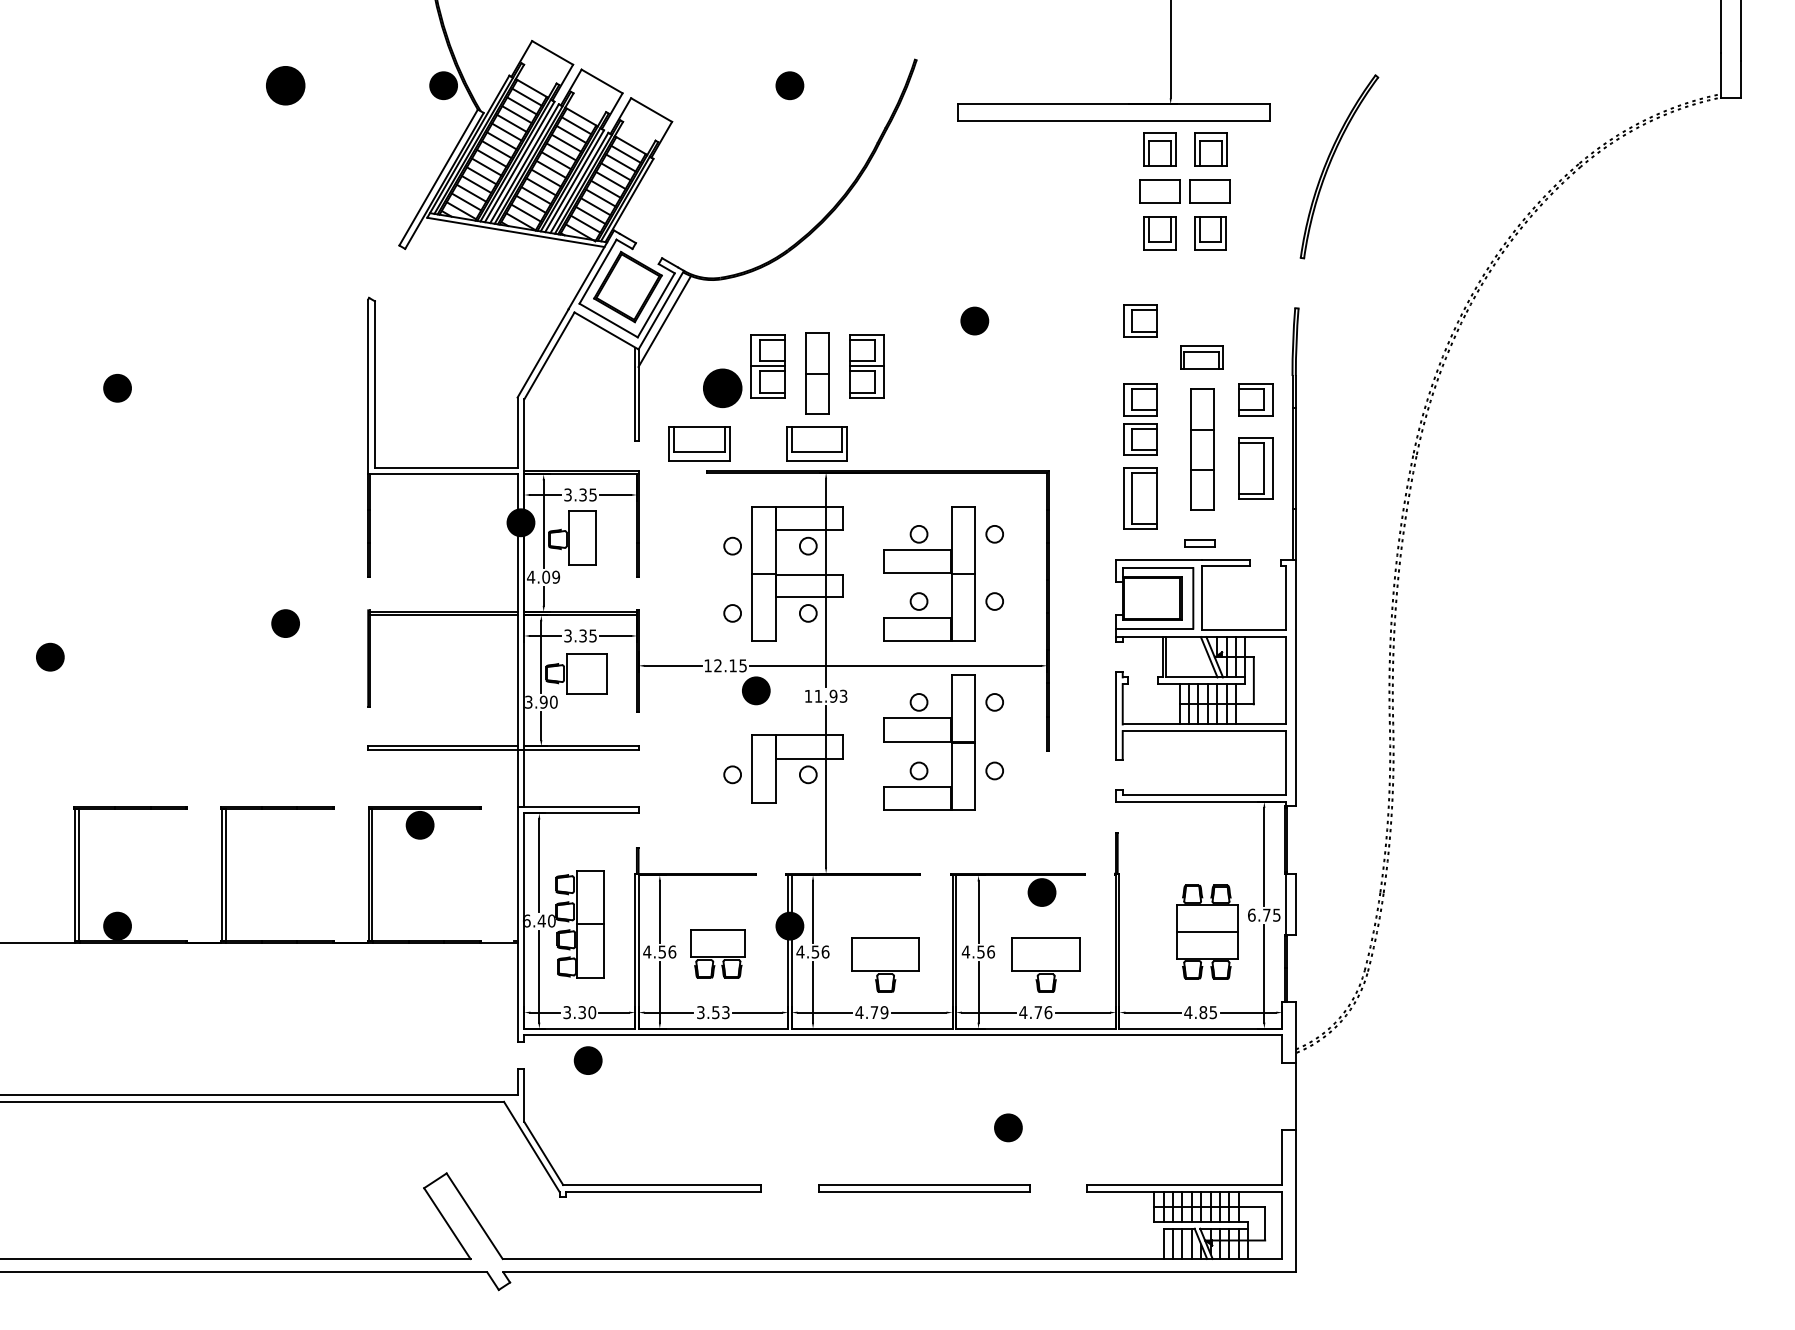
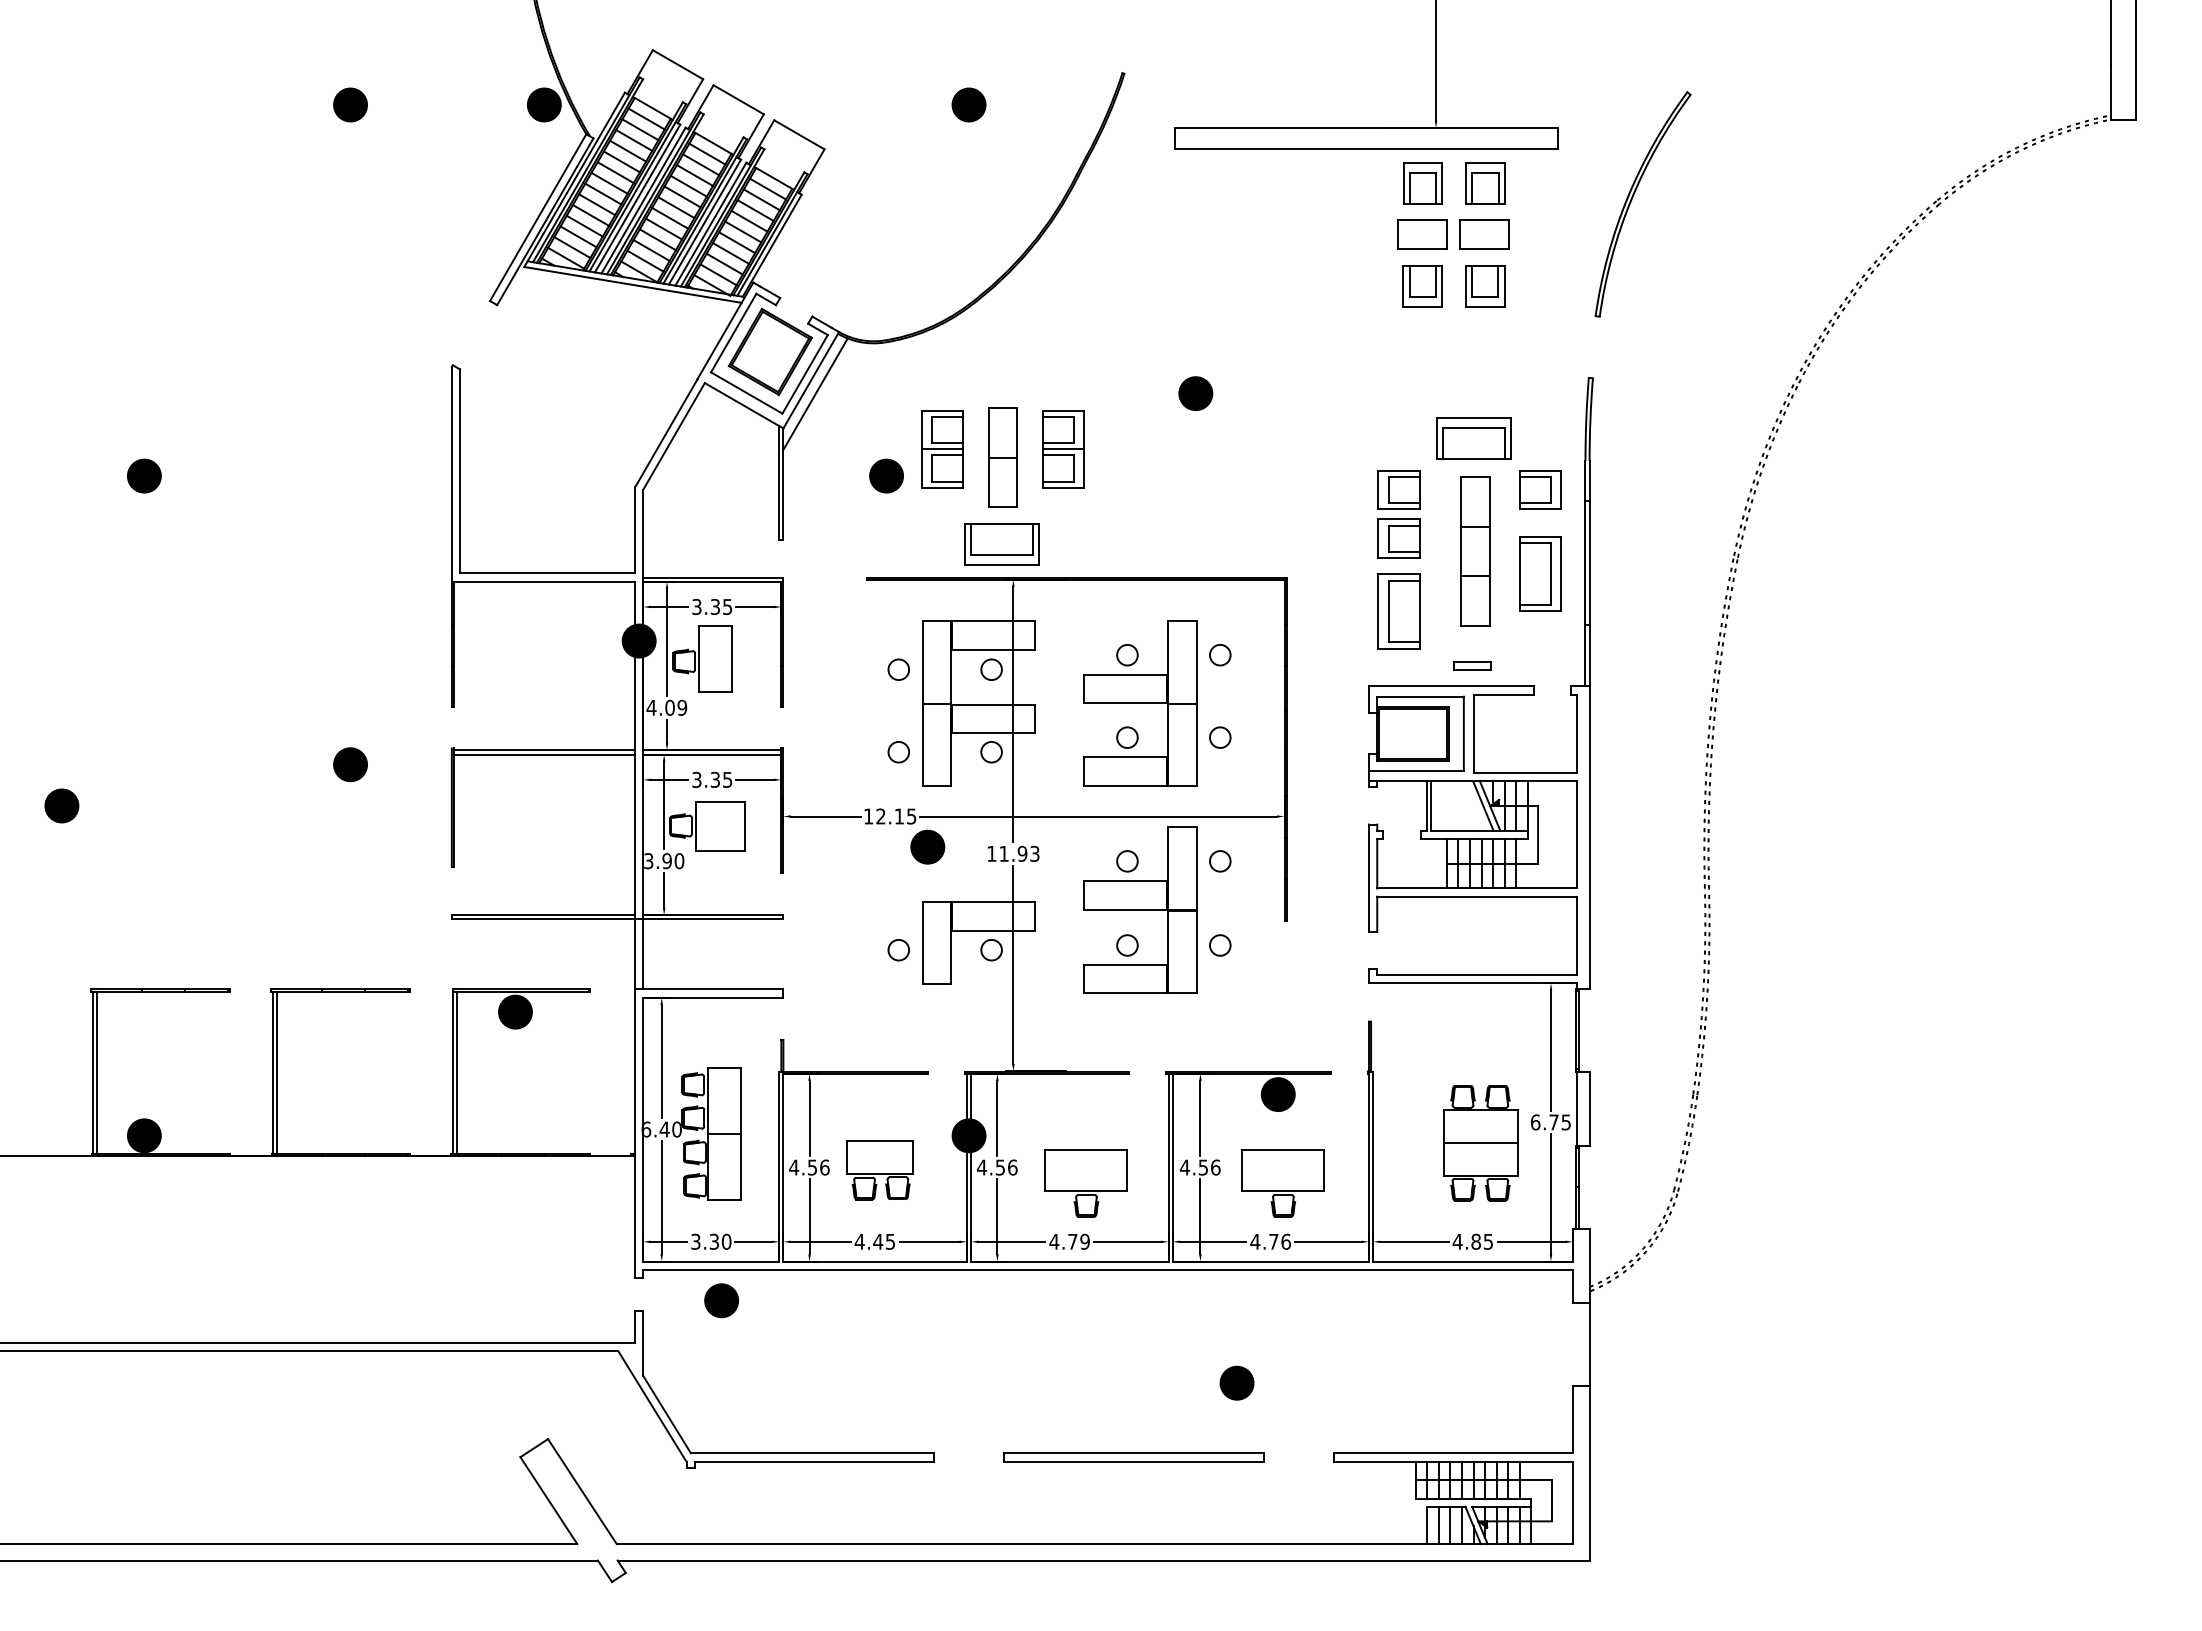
part: (285, 85) -> (350, 104), size x0.71
part: (1140, 320) -> (1398, 393), removed
part: (1201, 357) -> (1473, 438), size x1.43
part: (722, 387) -> (886, 475), size x0.71
part: (698, 444) -> (857, 544), removed
text: (712, 1012) -> (874, 1241), 3.53 -> 4.45

